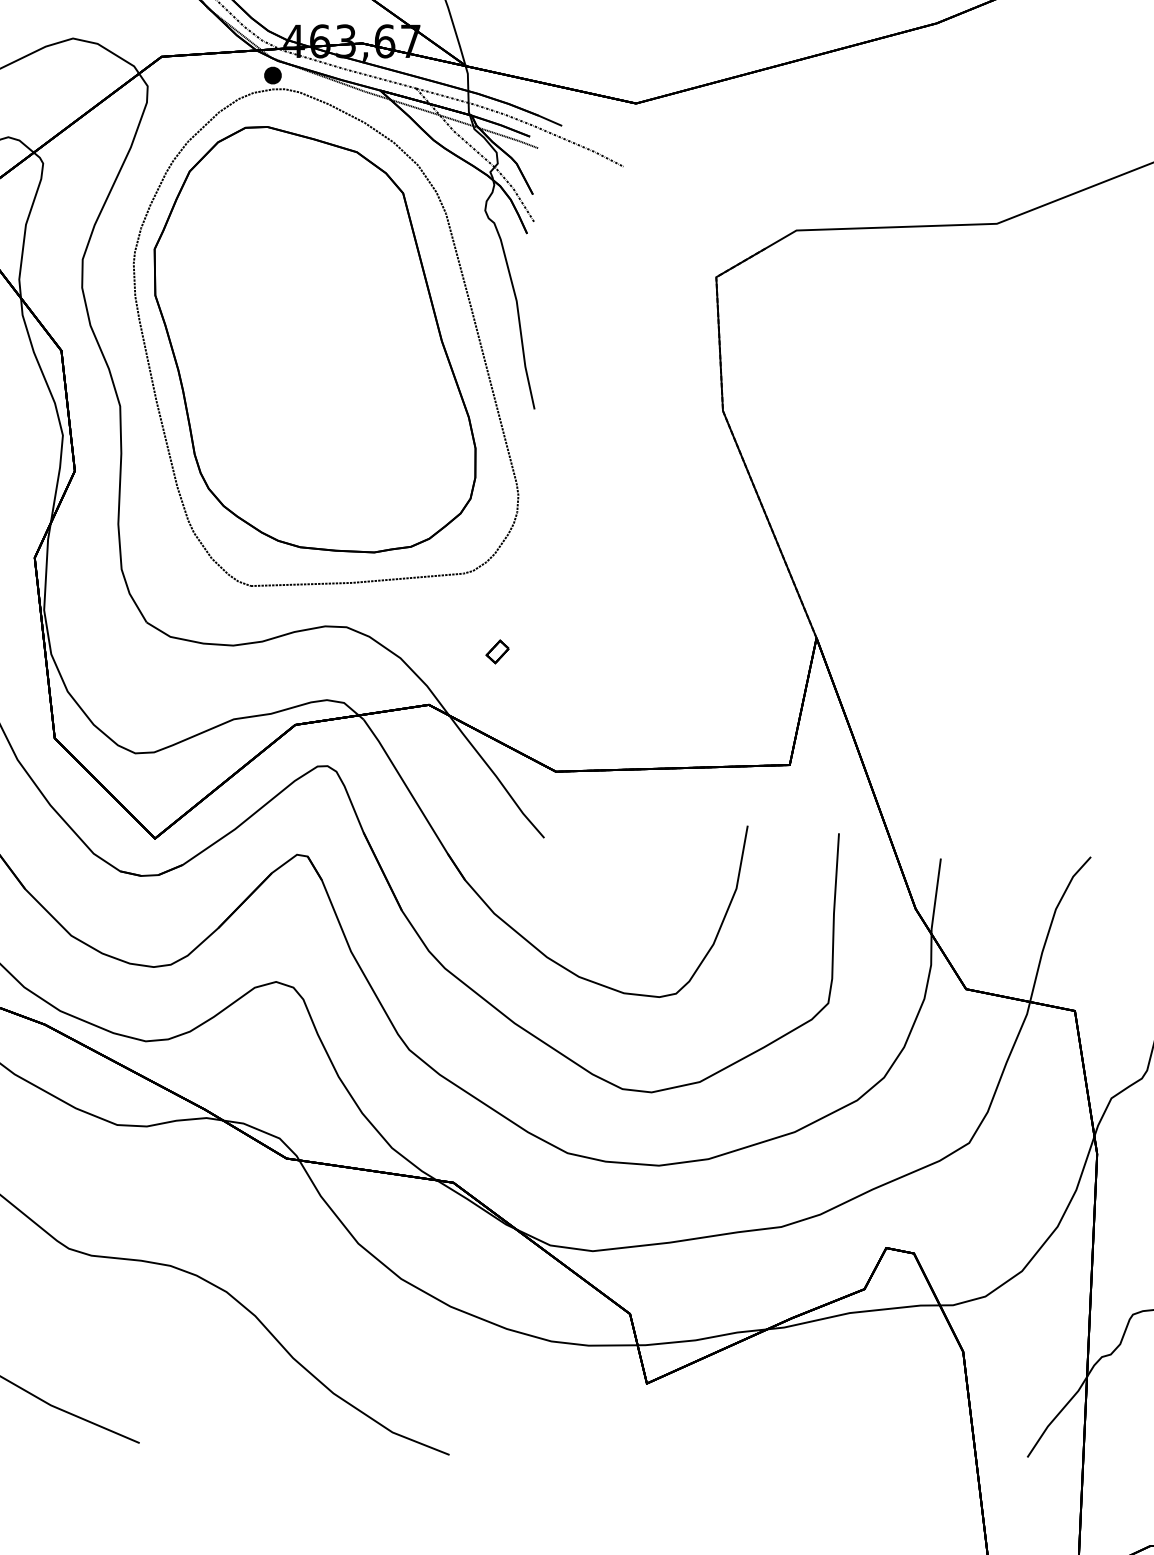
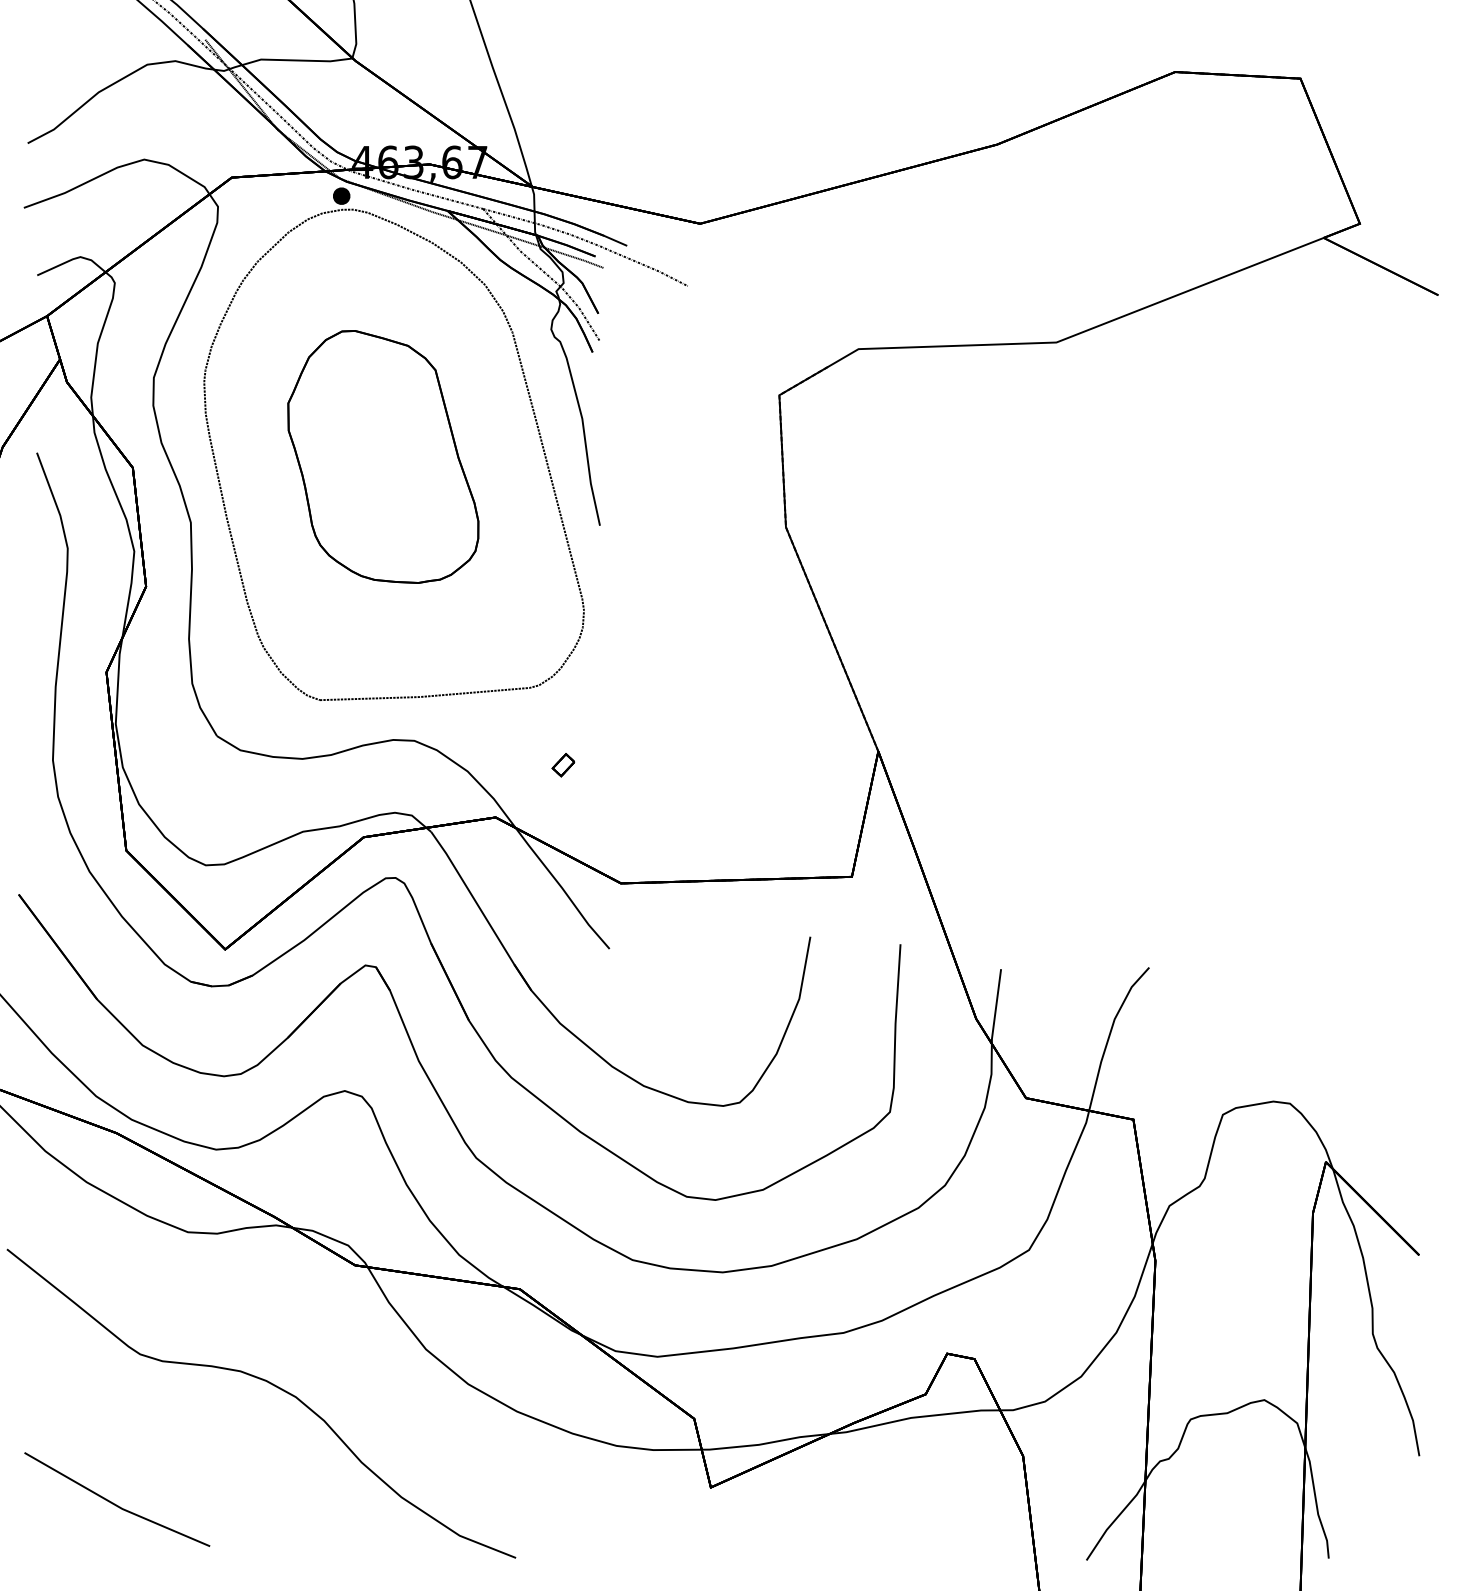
part: (315, 339) -> (383, 456), size x0.6

